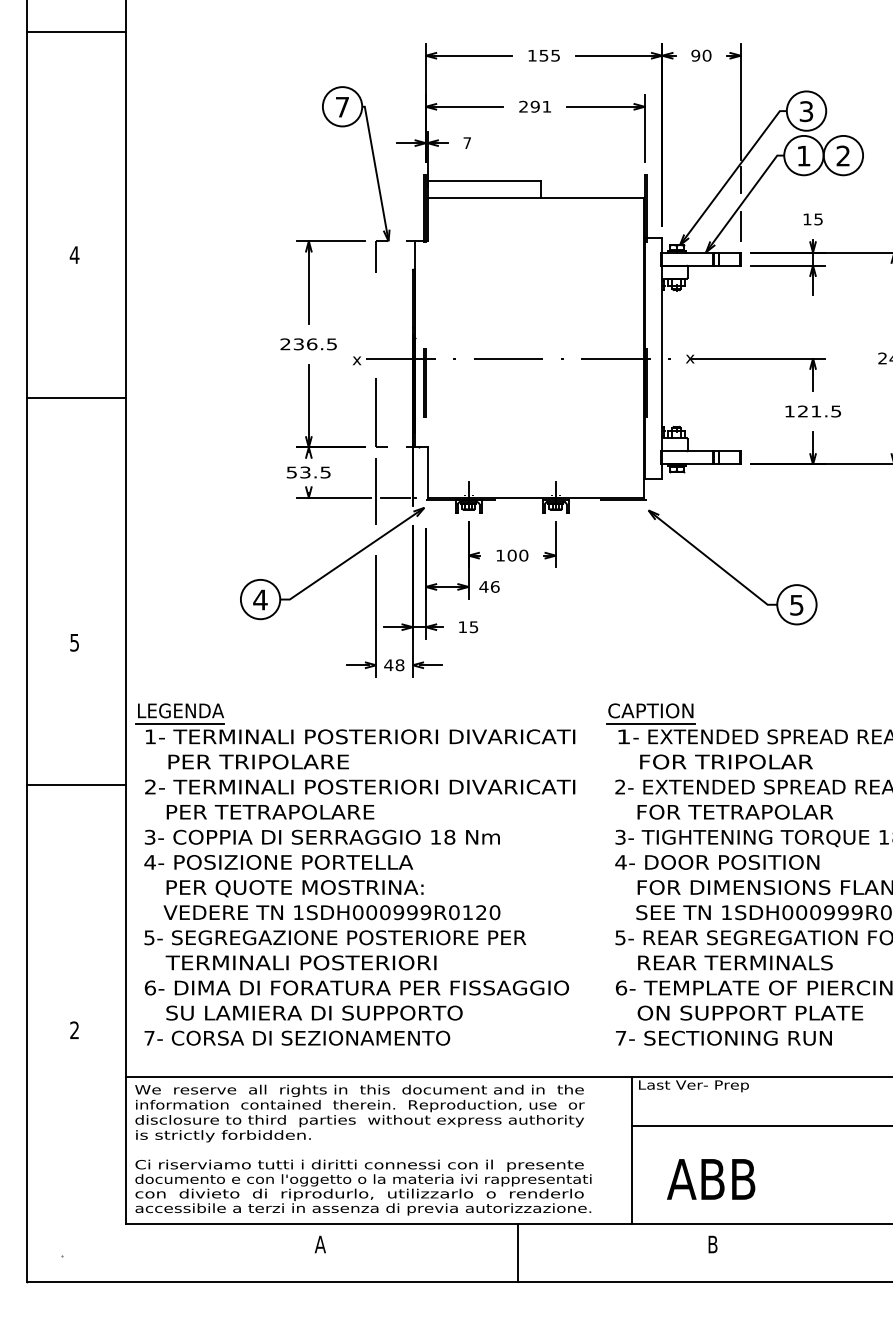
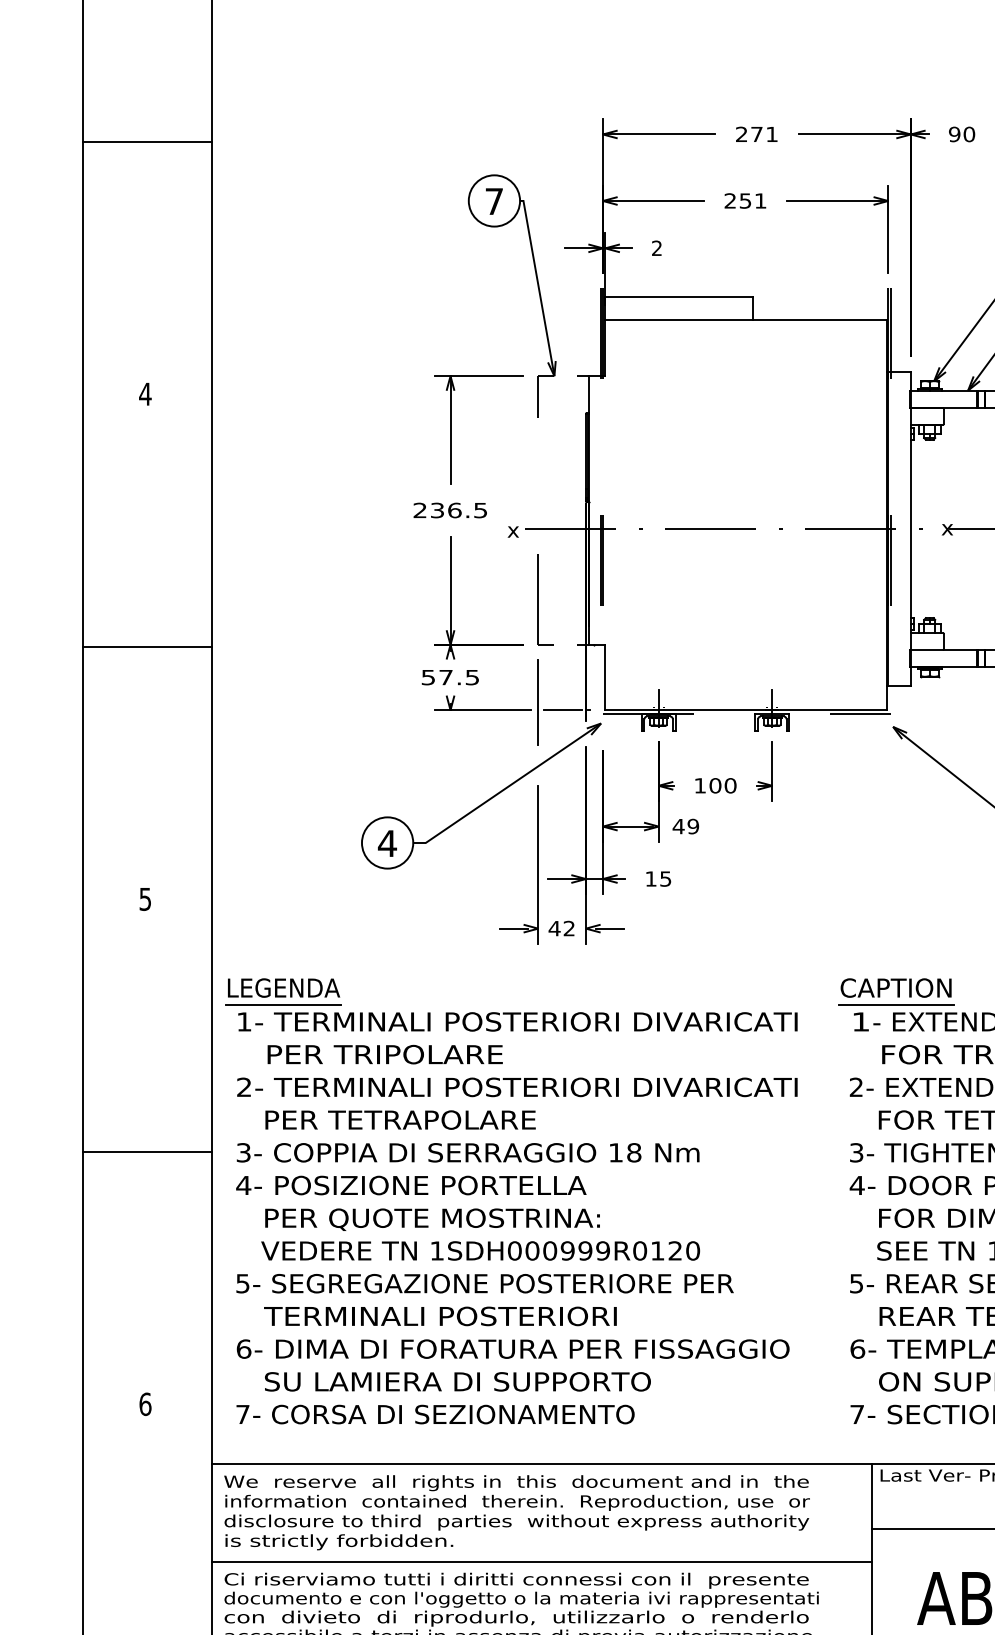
line: (75, 32) -> (146, 141), moved
text: (543, 55) -> (756, 134), 155 -> 271
text: (534, 106) -> (744, 200), 291 -> 251
text: (466, 142) -> (655, 247), 7 -> 2
line: (75, 397) -> (146, 646), moved
text: (305, 472) -> (446, 677), 53.5 -> 57.5
text: (494, 586) -> (692, 826), 46 -> 49
text: (399, 665) -> (568, 928), 48 -> 42
line: (75, 784) -> (146, 1151), moved
text: (74, 1030) -> (145, 1404), 2 -> 6
line: (378, 1151) -> (541, 1562), added

